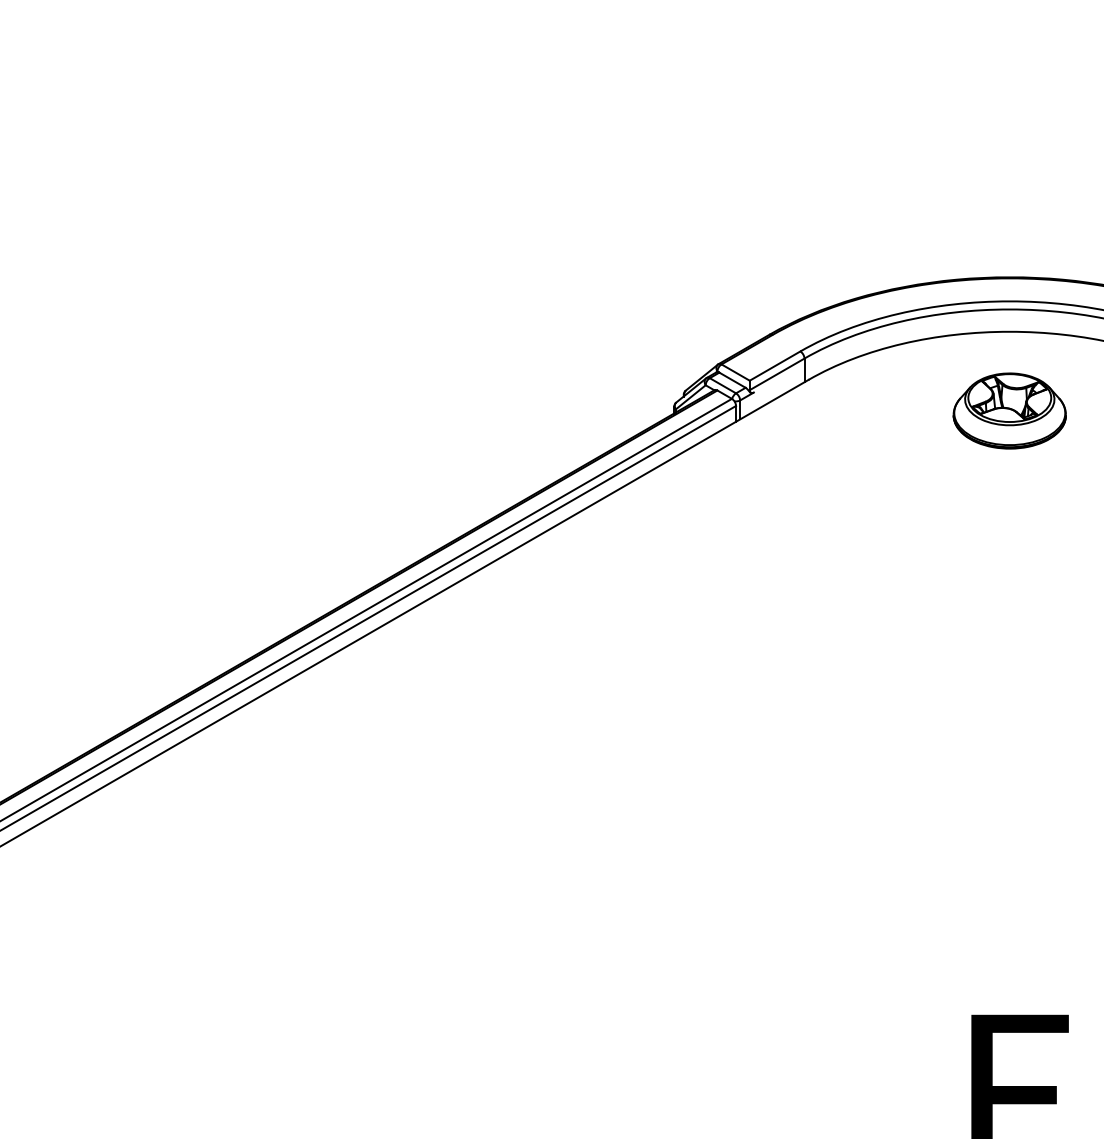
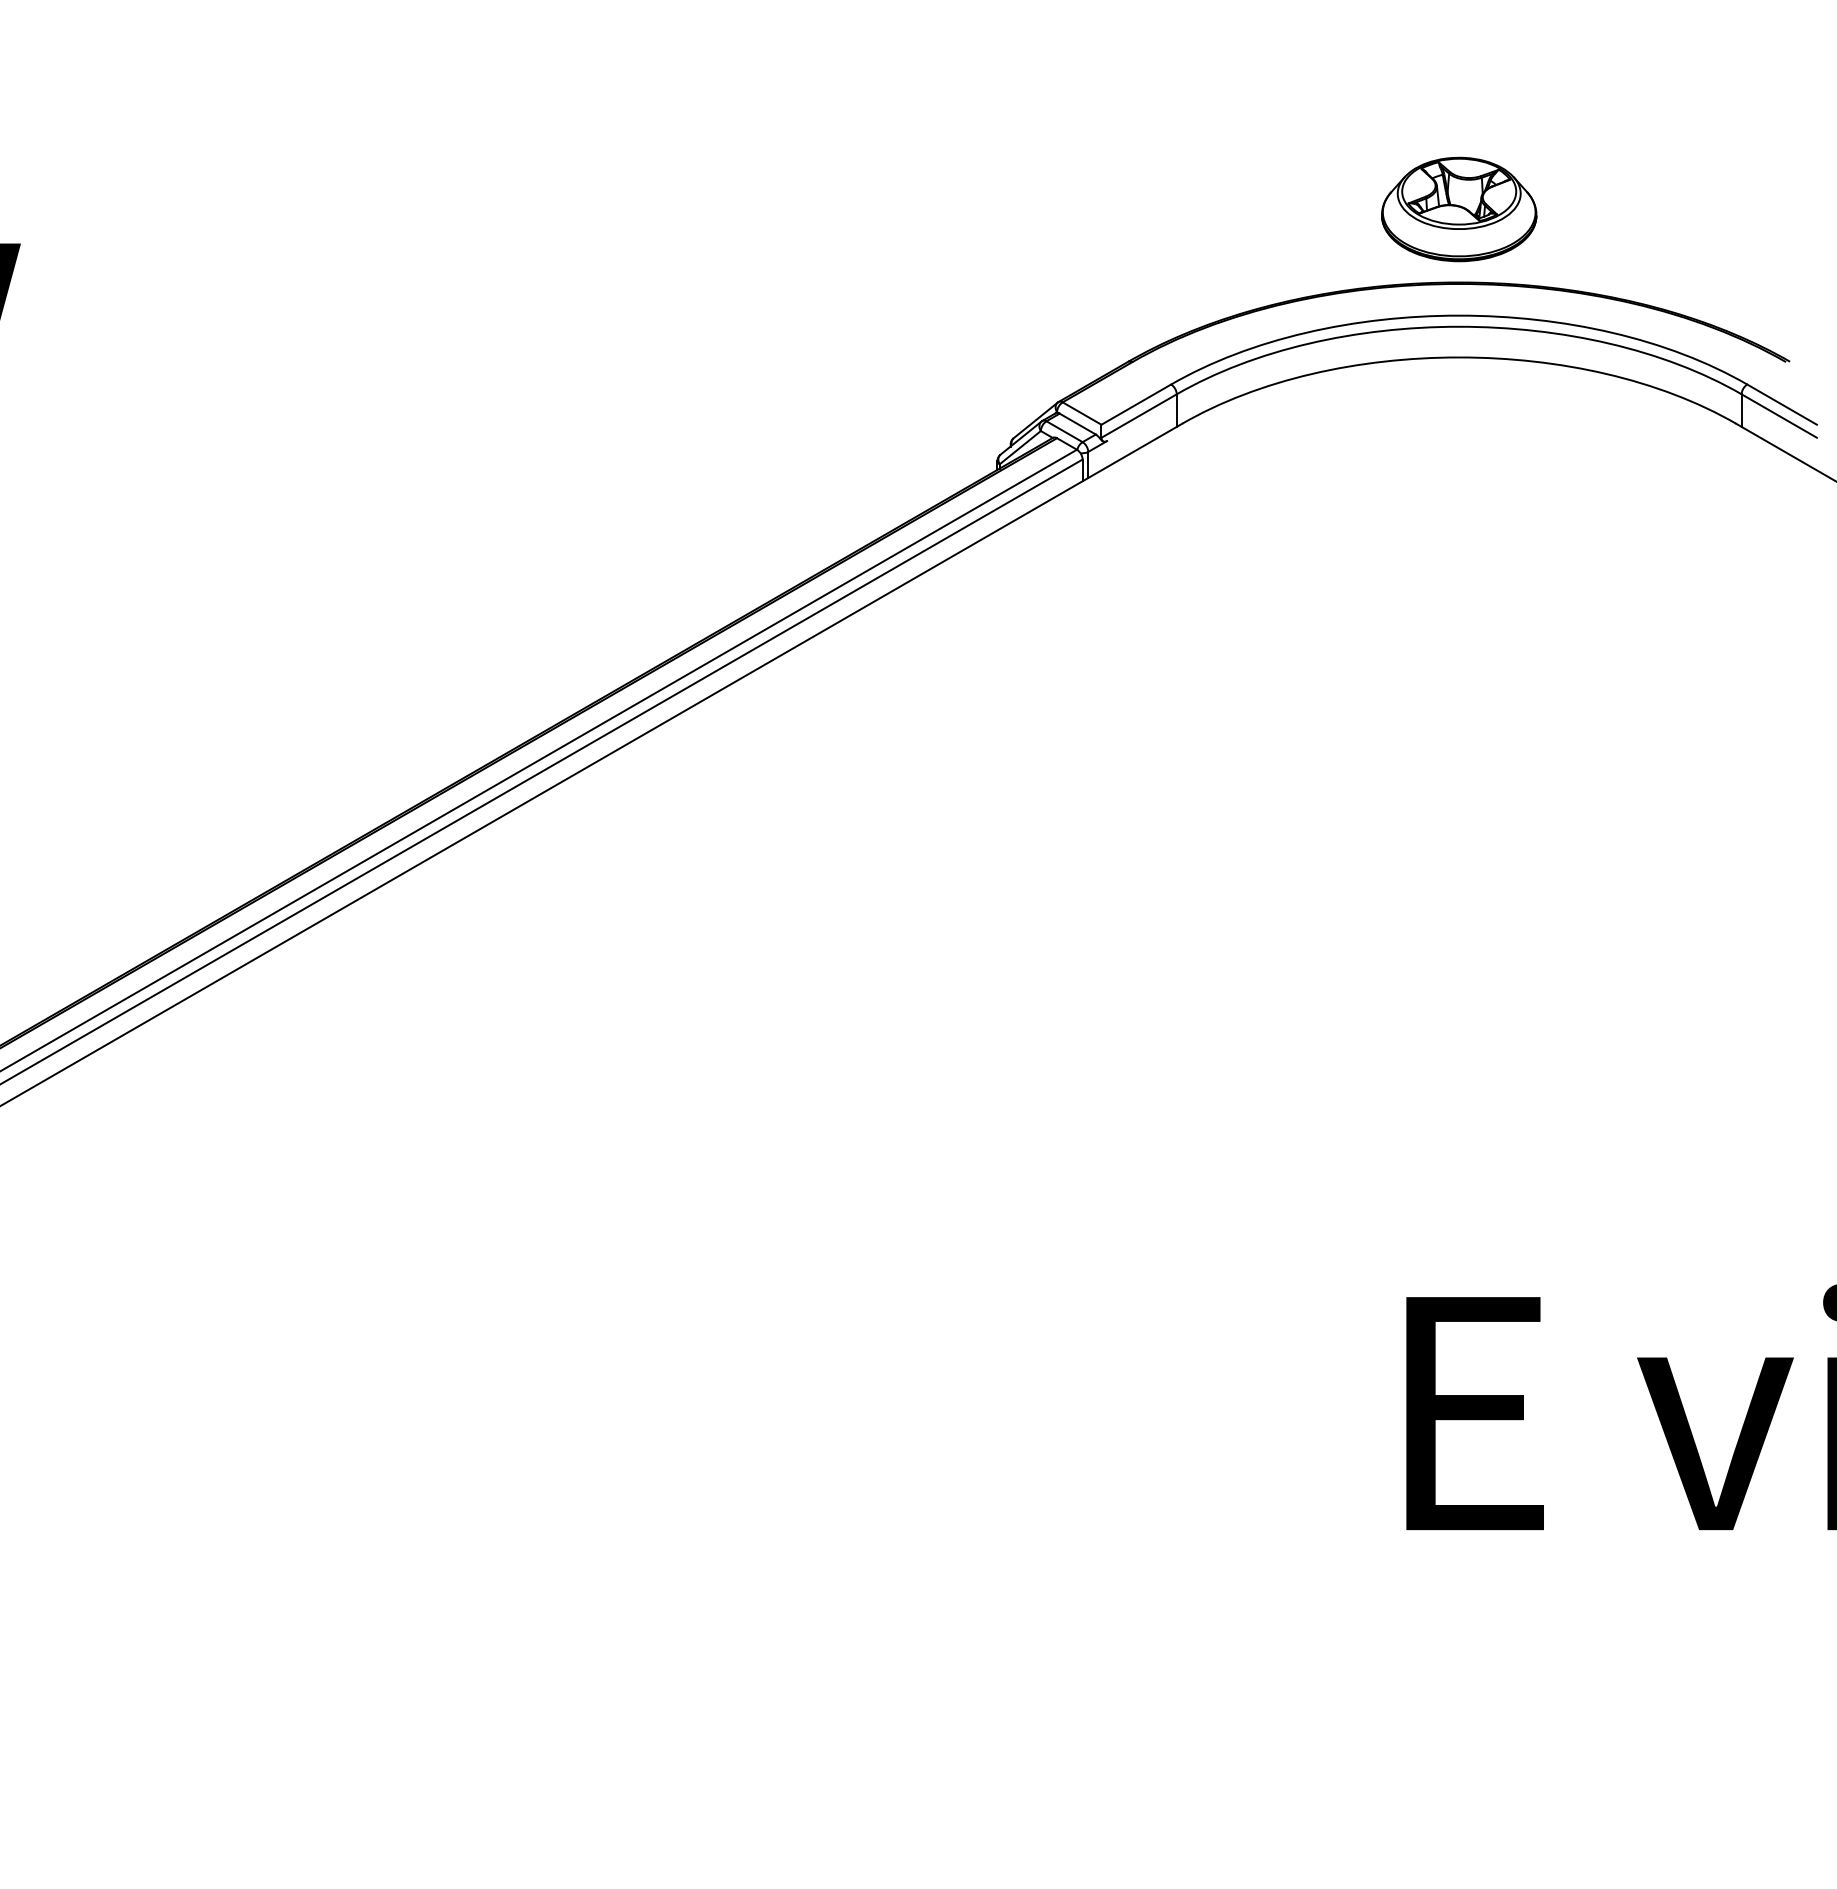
part: (1009, 411) -> (1459, 209), moved

